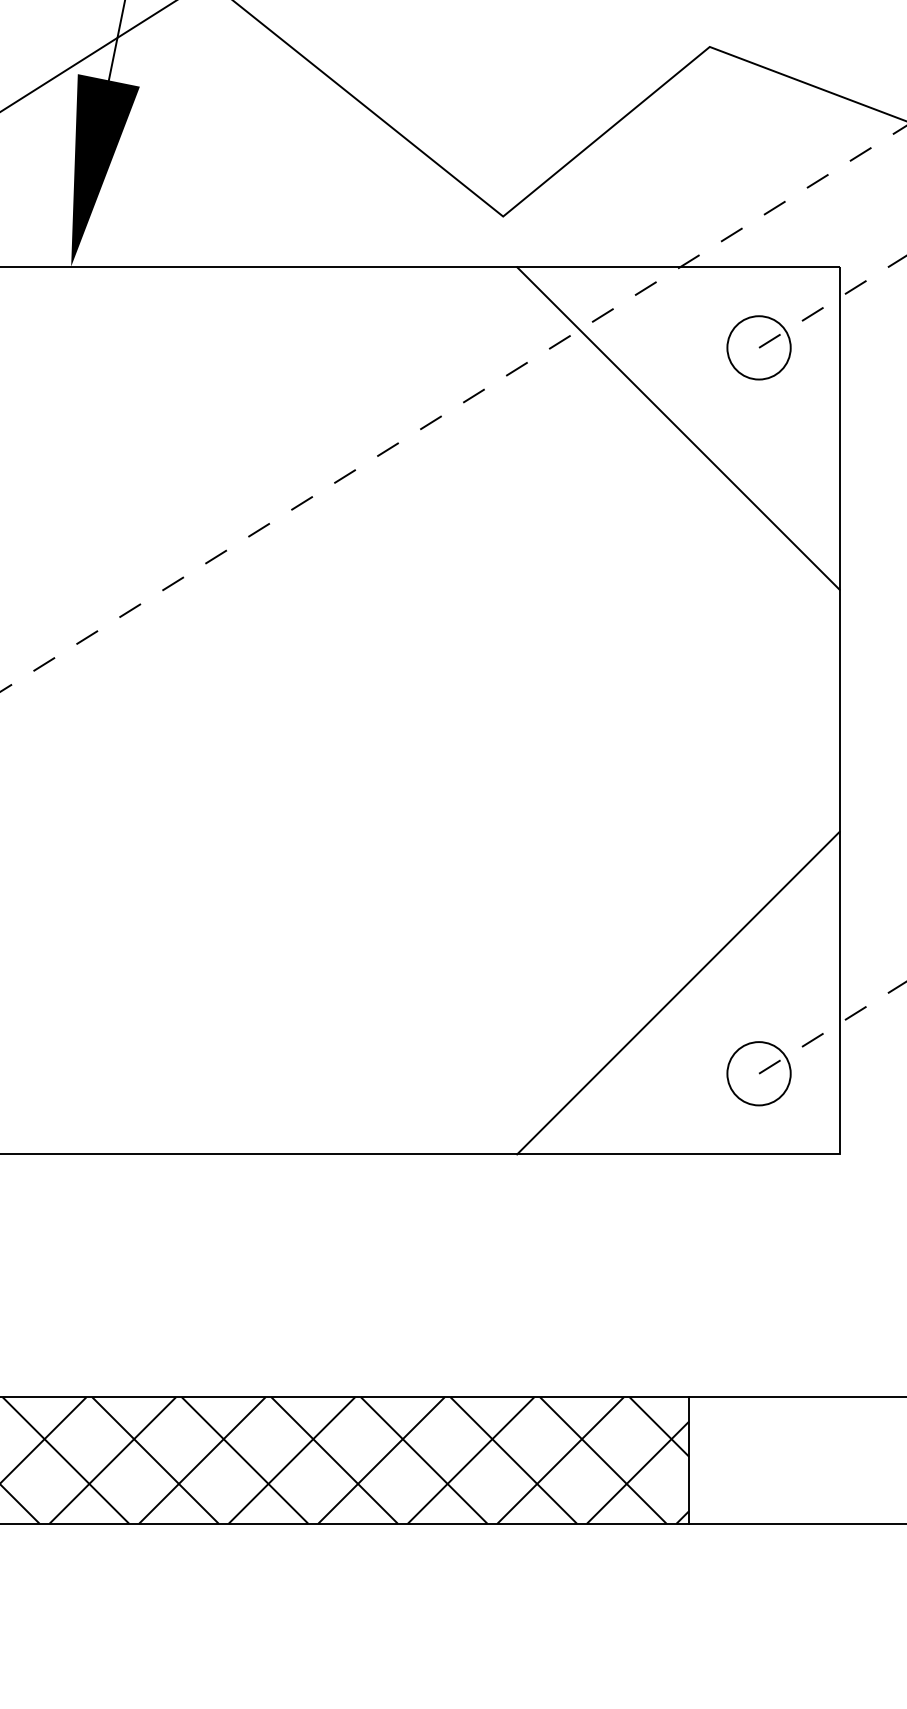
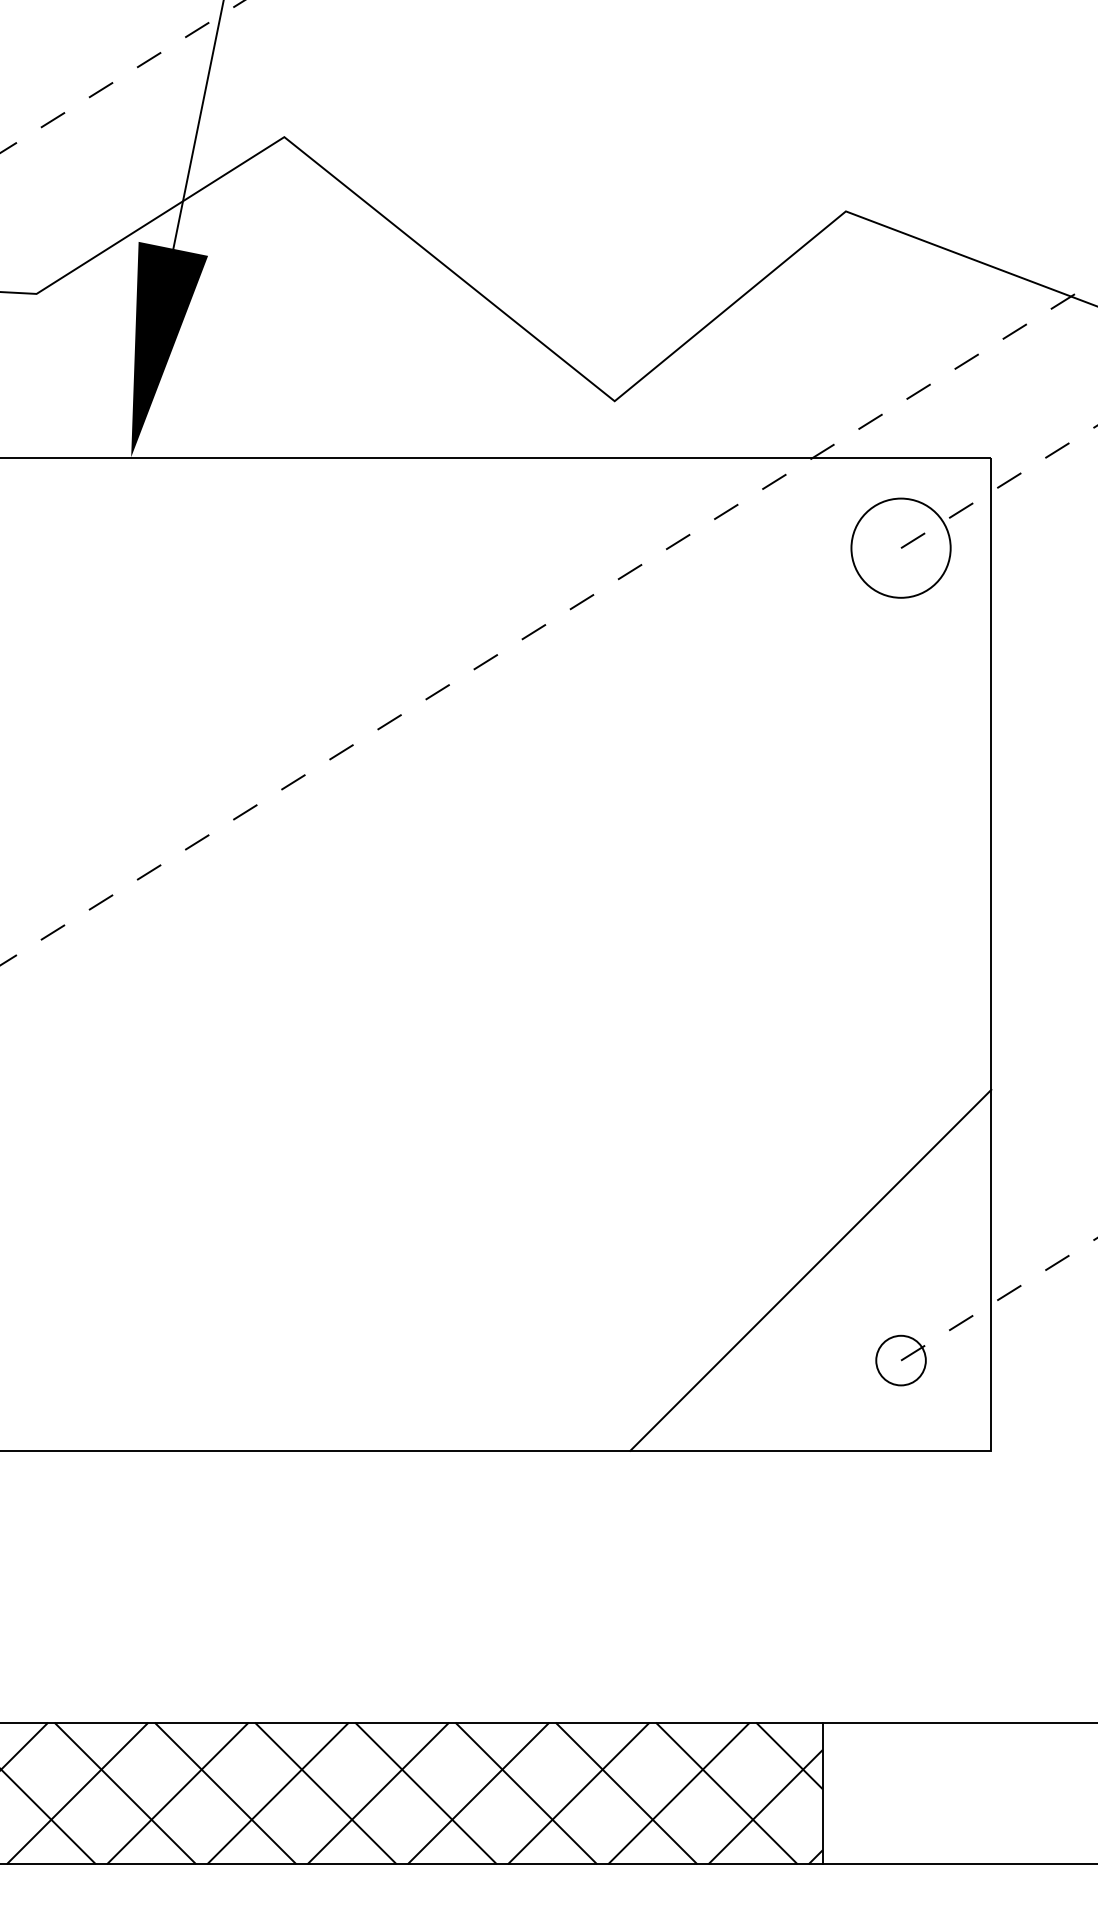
circle: (758, 347) -> (900, 547), size x1.4
line: (678, 427) -> (810, 637), removed
circle: (758, 1073) -> (900, 1360), size x0.7

